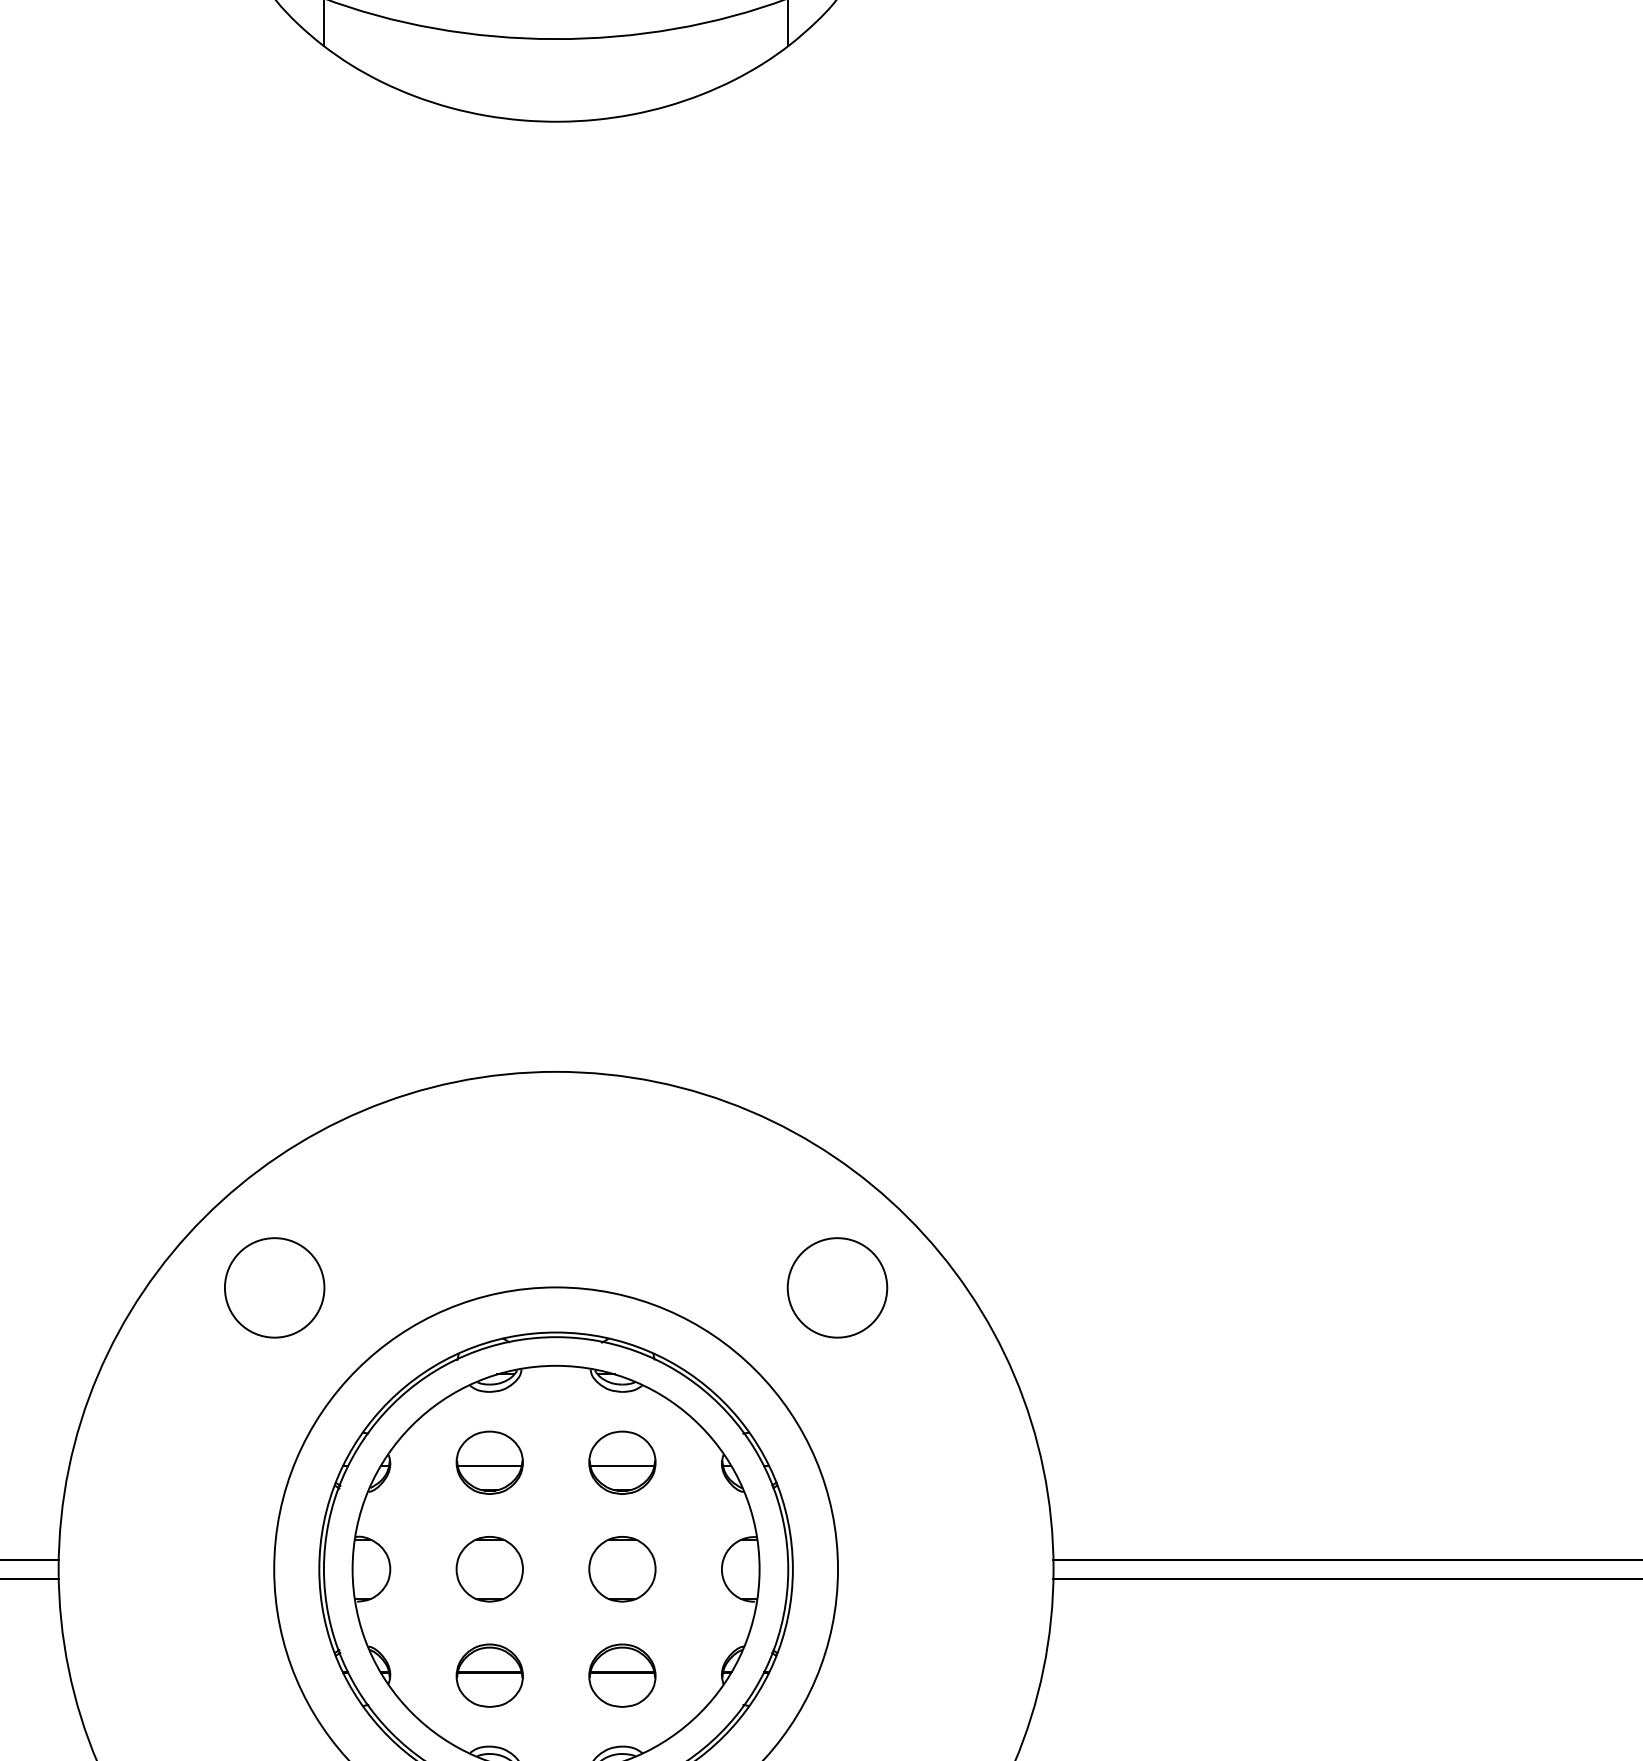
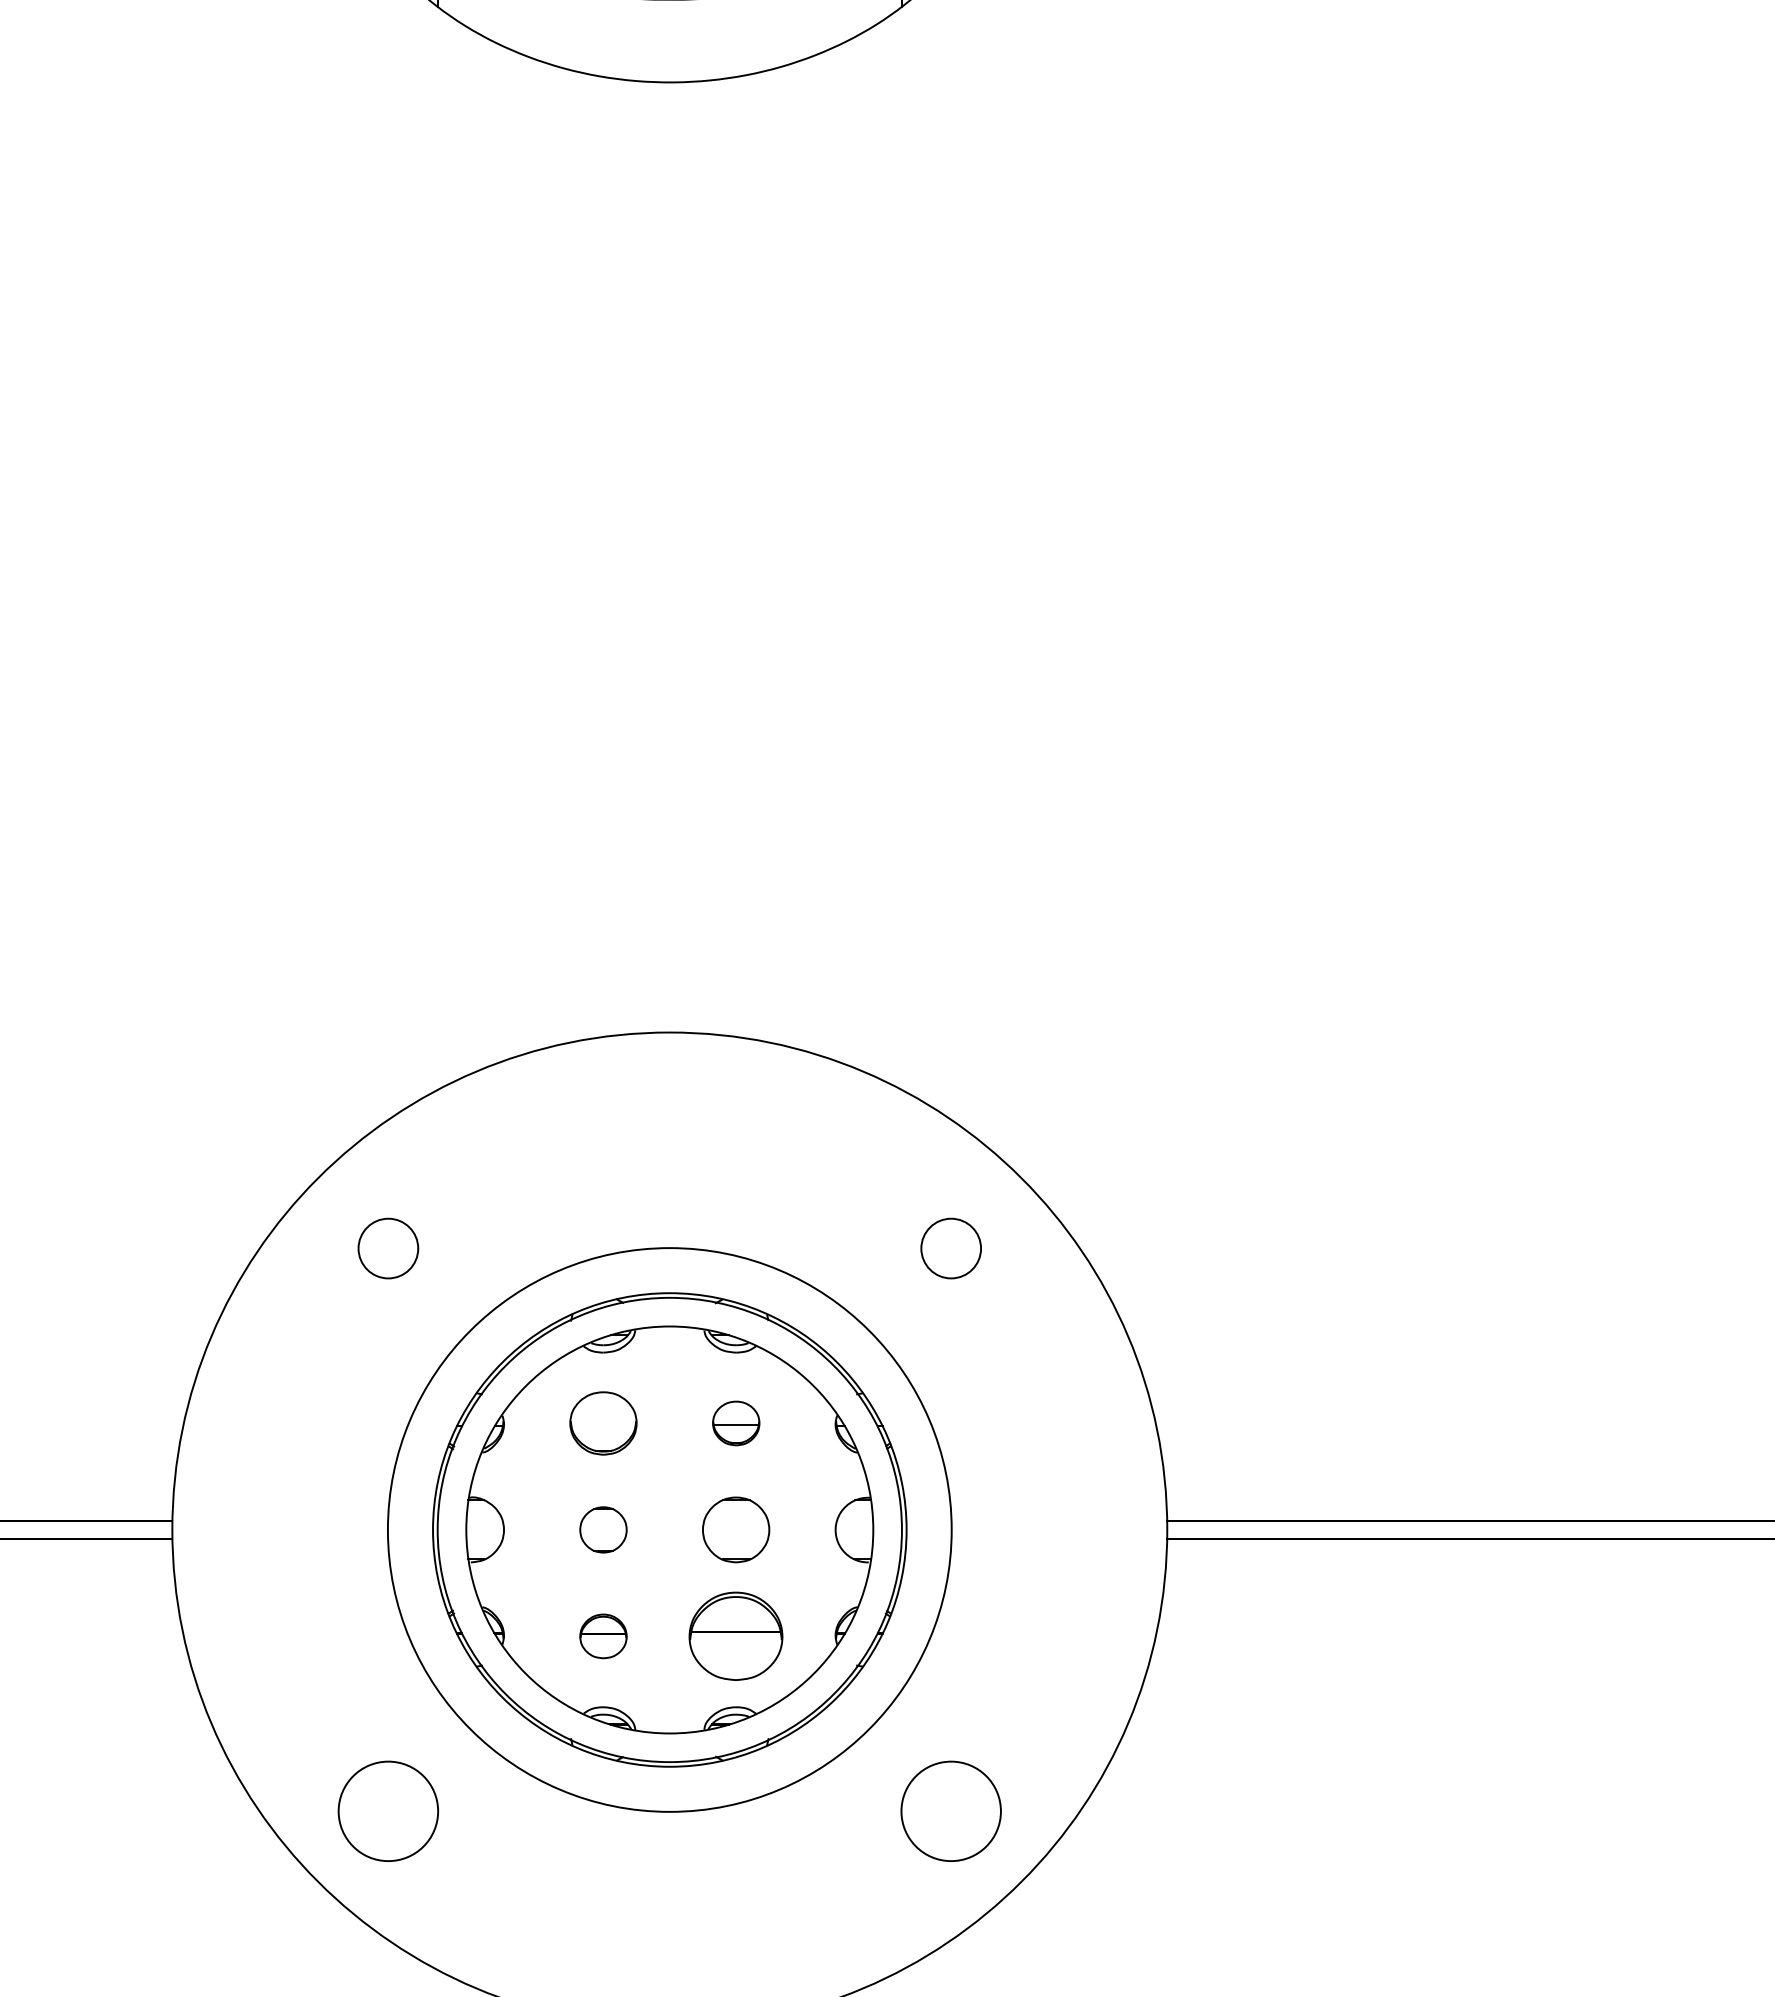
circle: (274, 1287) -> (388, 1248), size x0.6
circle: (836, 1287) -> (950, 1248), size x0.6
part: (622, 1462) -> (736, 1423), size x0.7
line: (489, 1465) -> (603, 1426), removed
part: (489, 1568) -> (603, 1529), size x0.7
part: (489, 1675) -> (603, 1636), size x0.7
part: (622, 1675) -> (736, 1636), size x1.4

